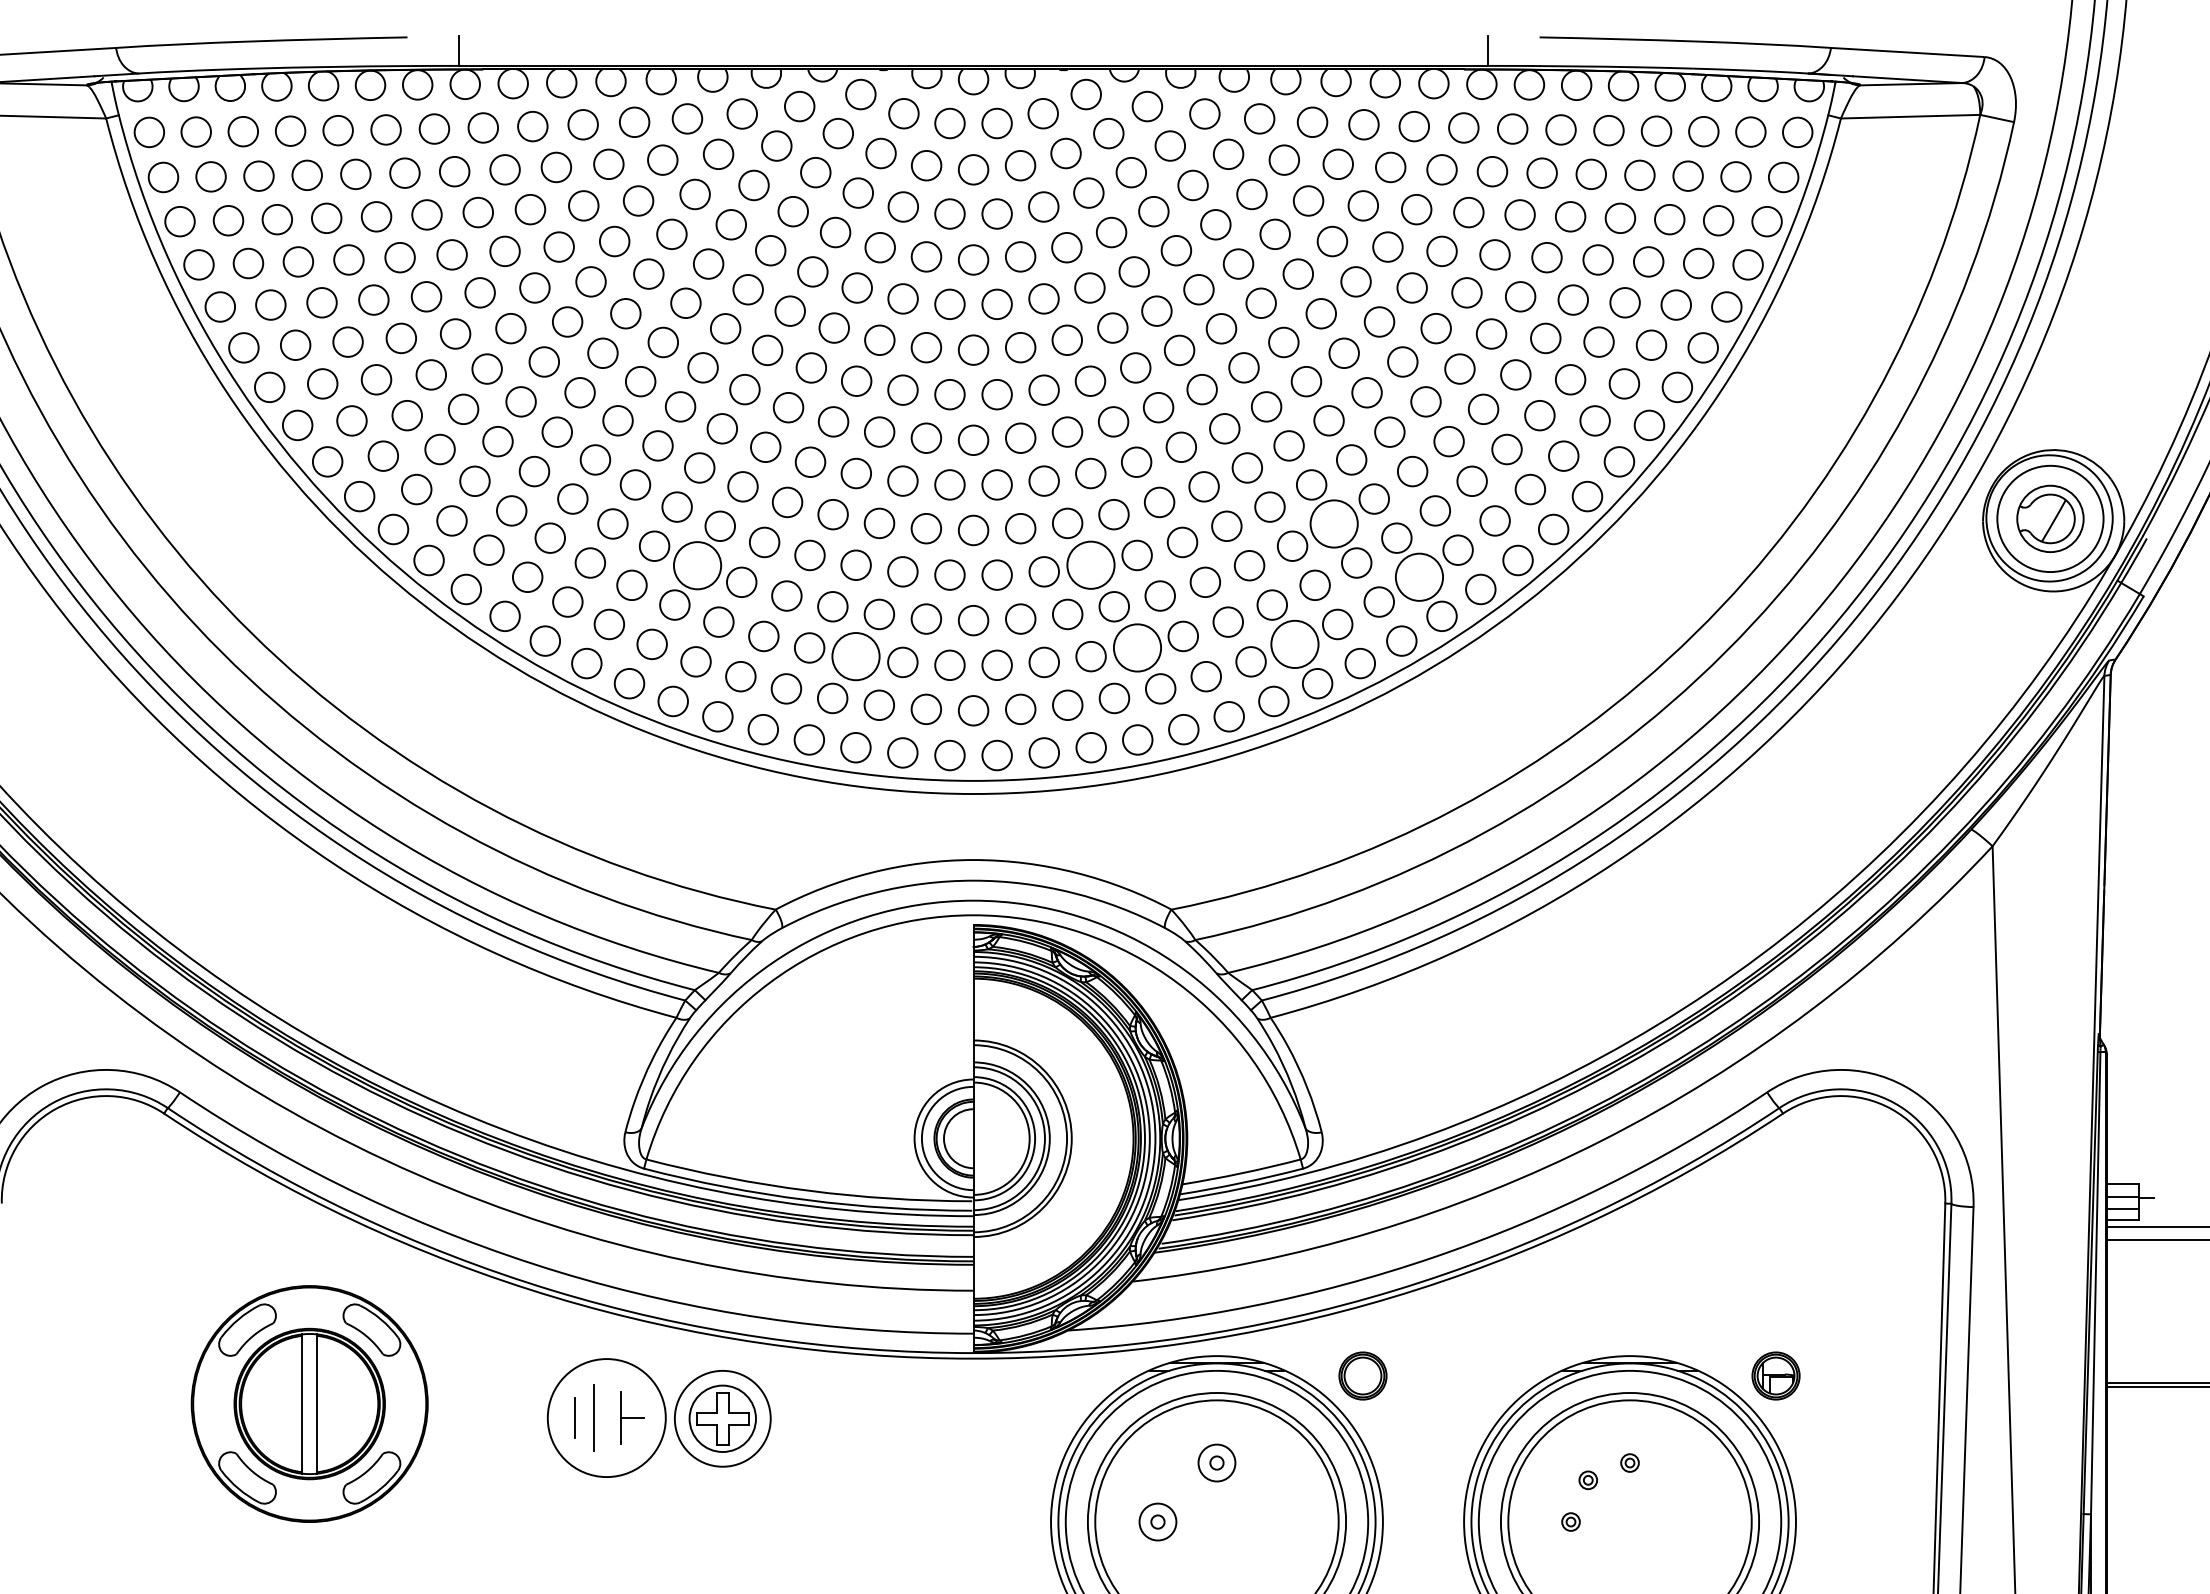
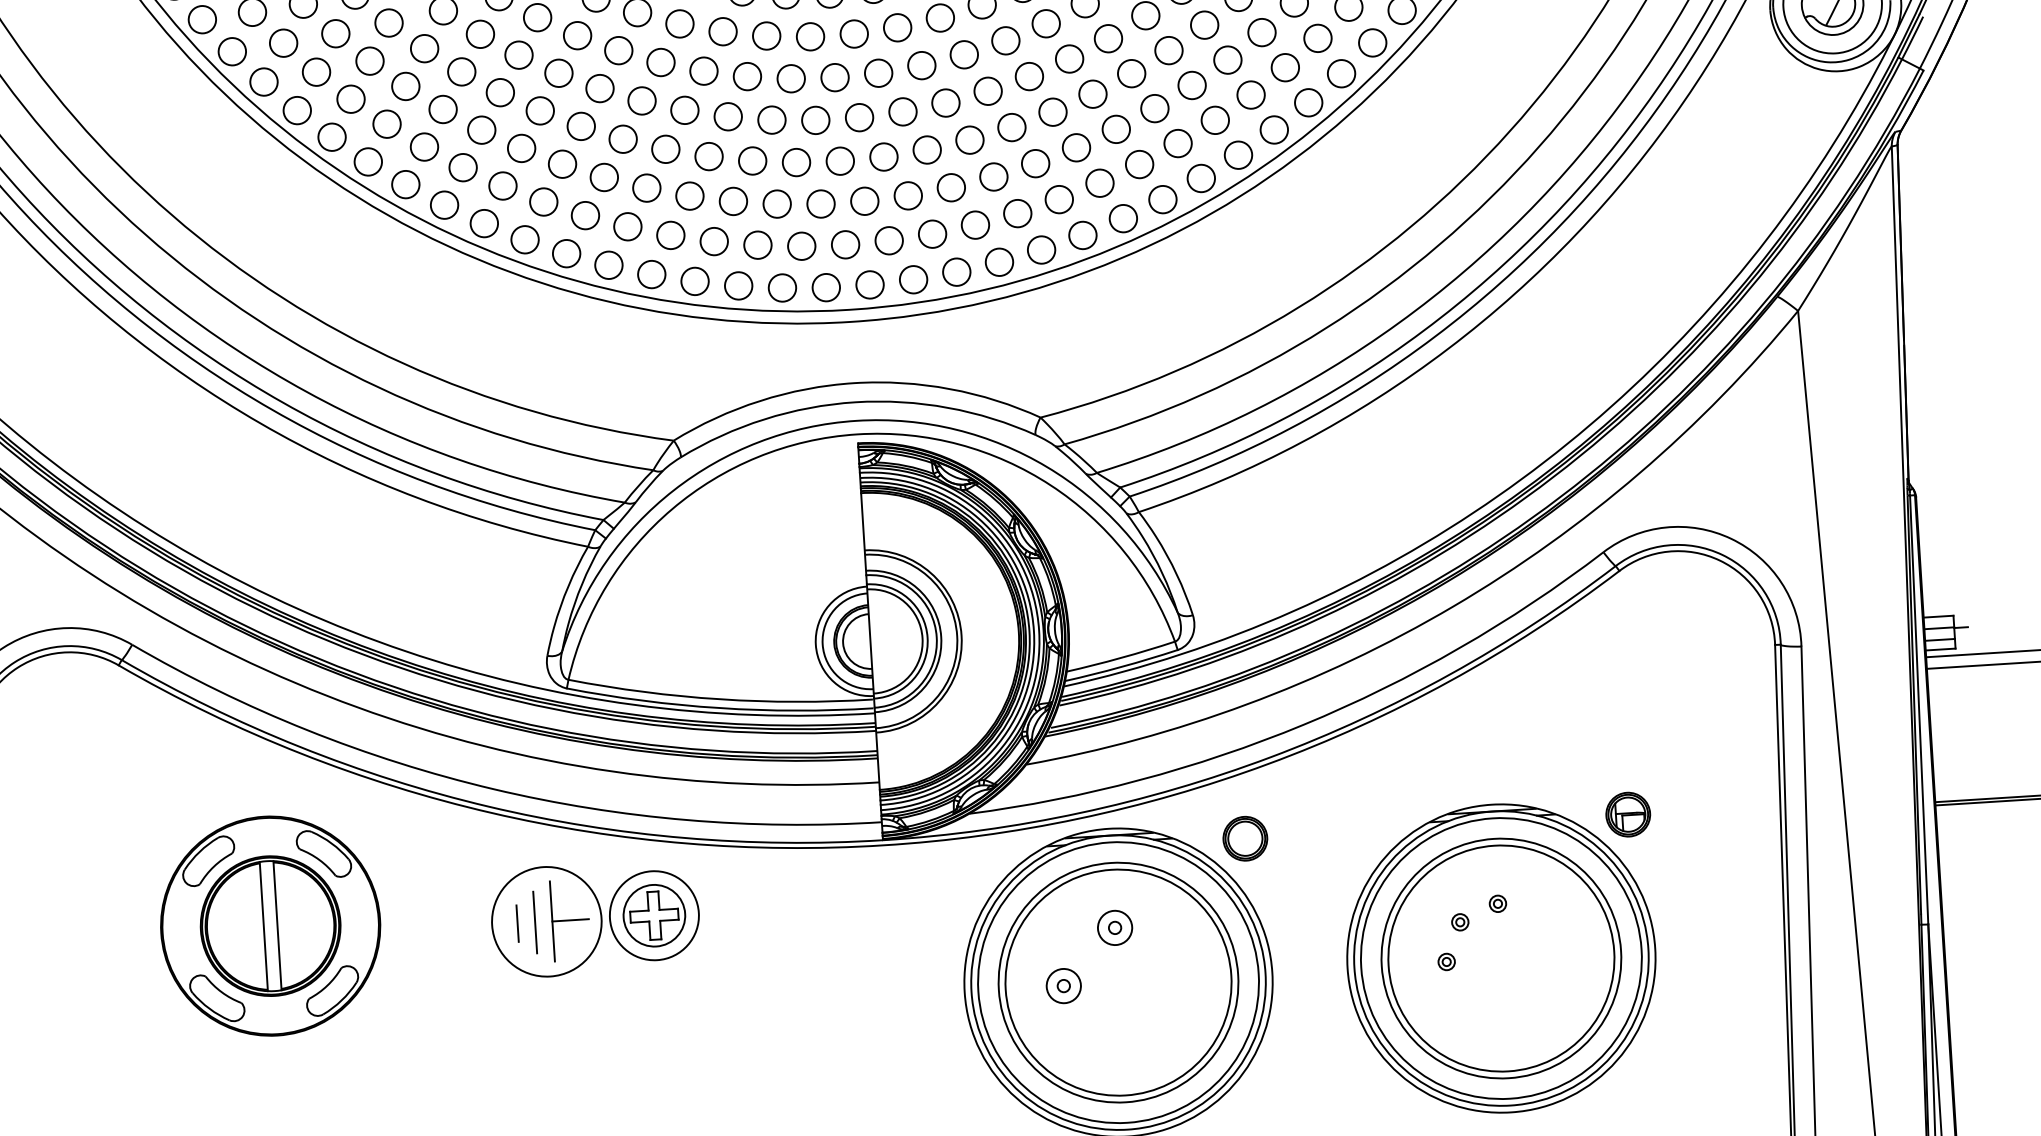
circle: (1333, 523) -> (1168, 50), size x0.62
circle: (697, 565) -> (581, 126), size x0.62
circle: (1090, 565) -> (945, 103), size x0.62
circle: (1419, 577) -> (1251, 95), size x0.62
circle: (1294, 644) -> (1139, 164), size x0.62
circle: (1137, 647) -> (993, 176), size x0.62
circle: (855, 656) -> (732, 201), size x0.62
part: (632, 1417) -> (570, 919), size x1.67

